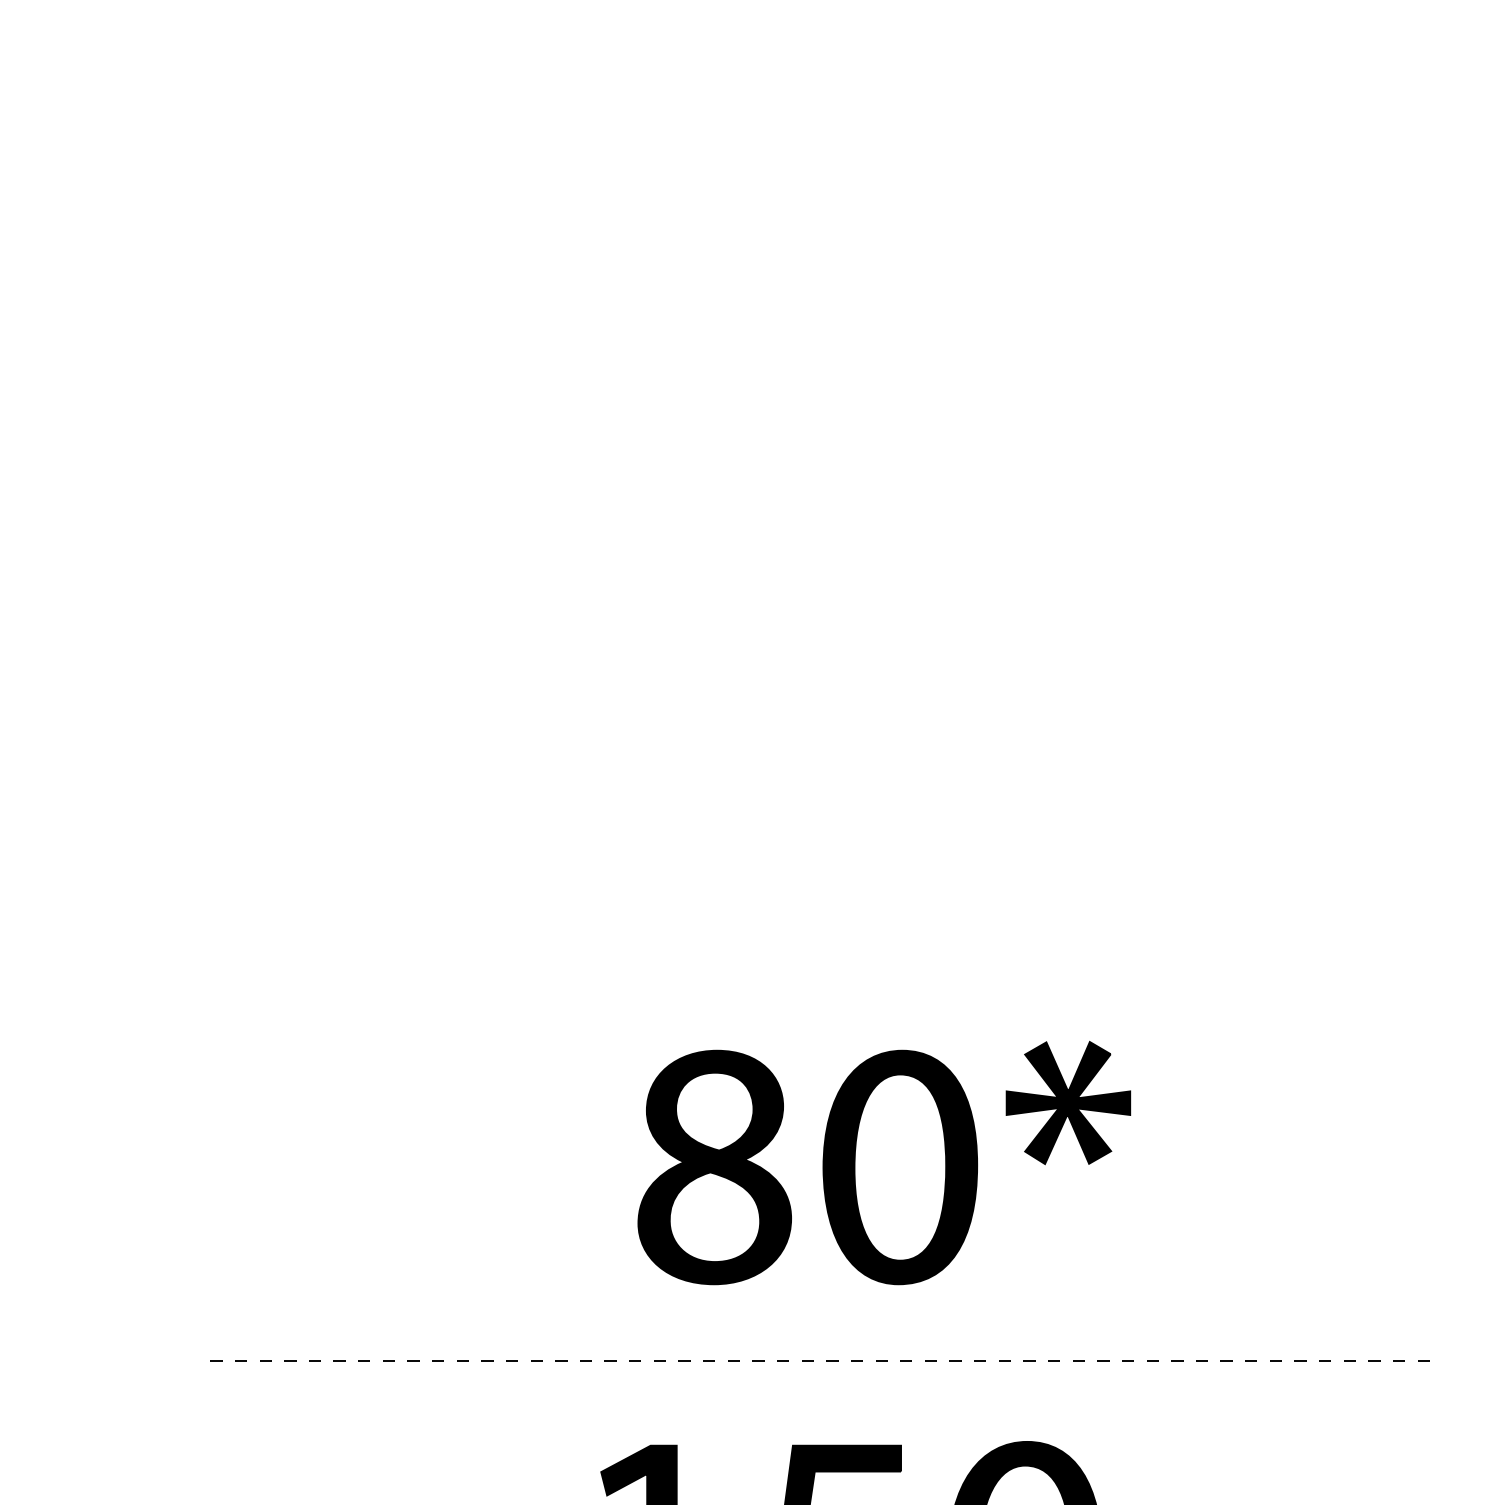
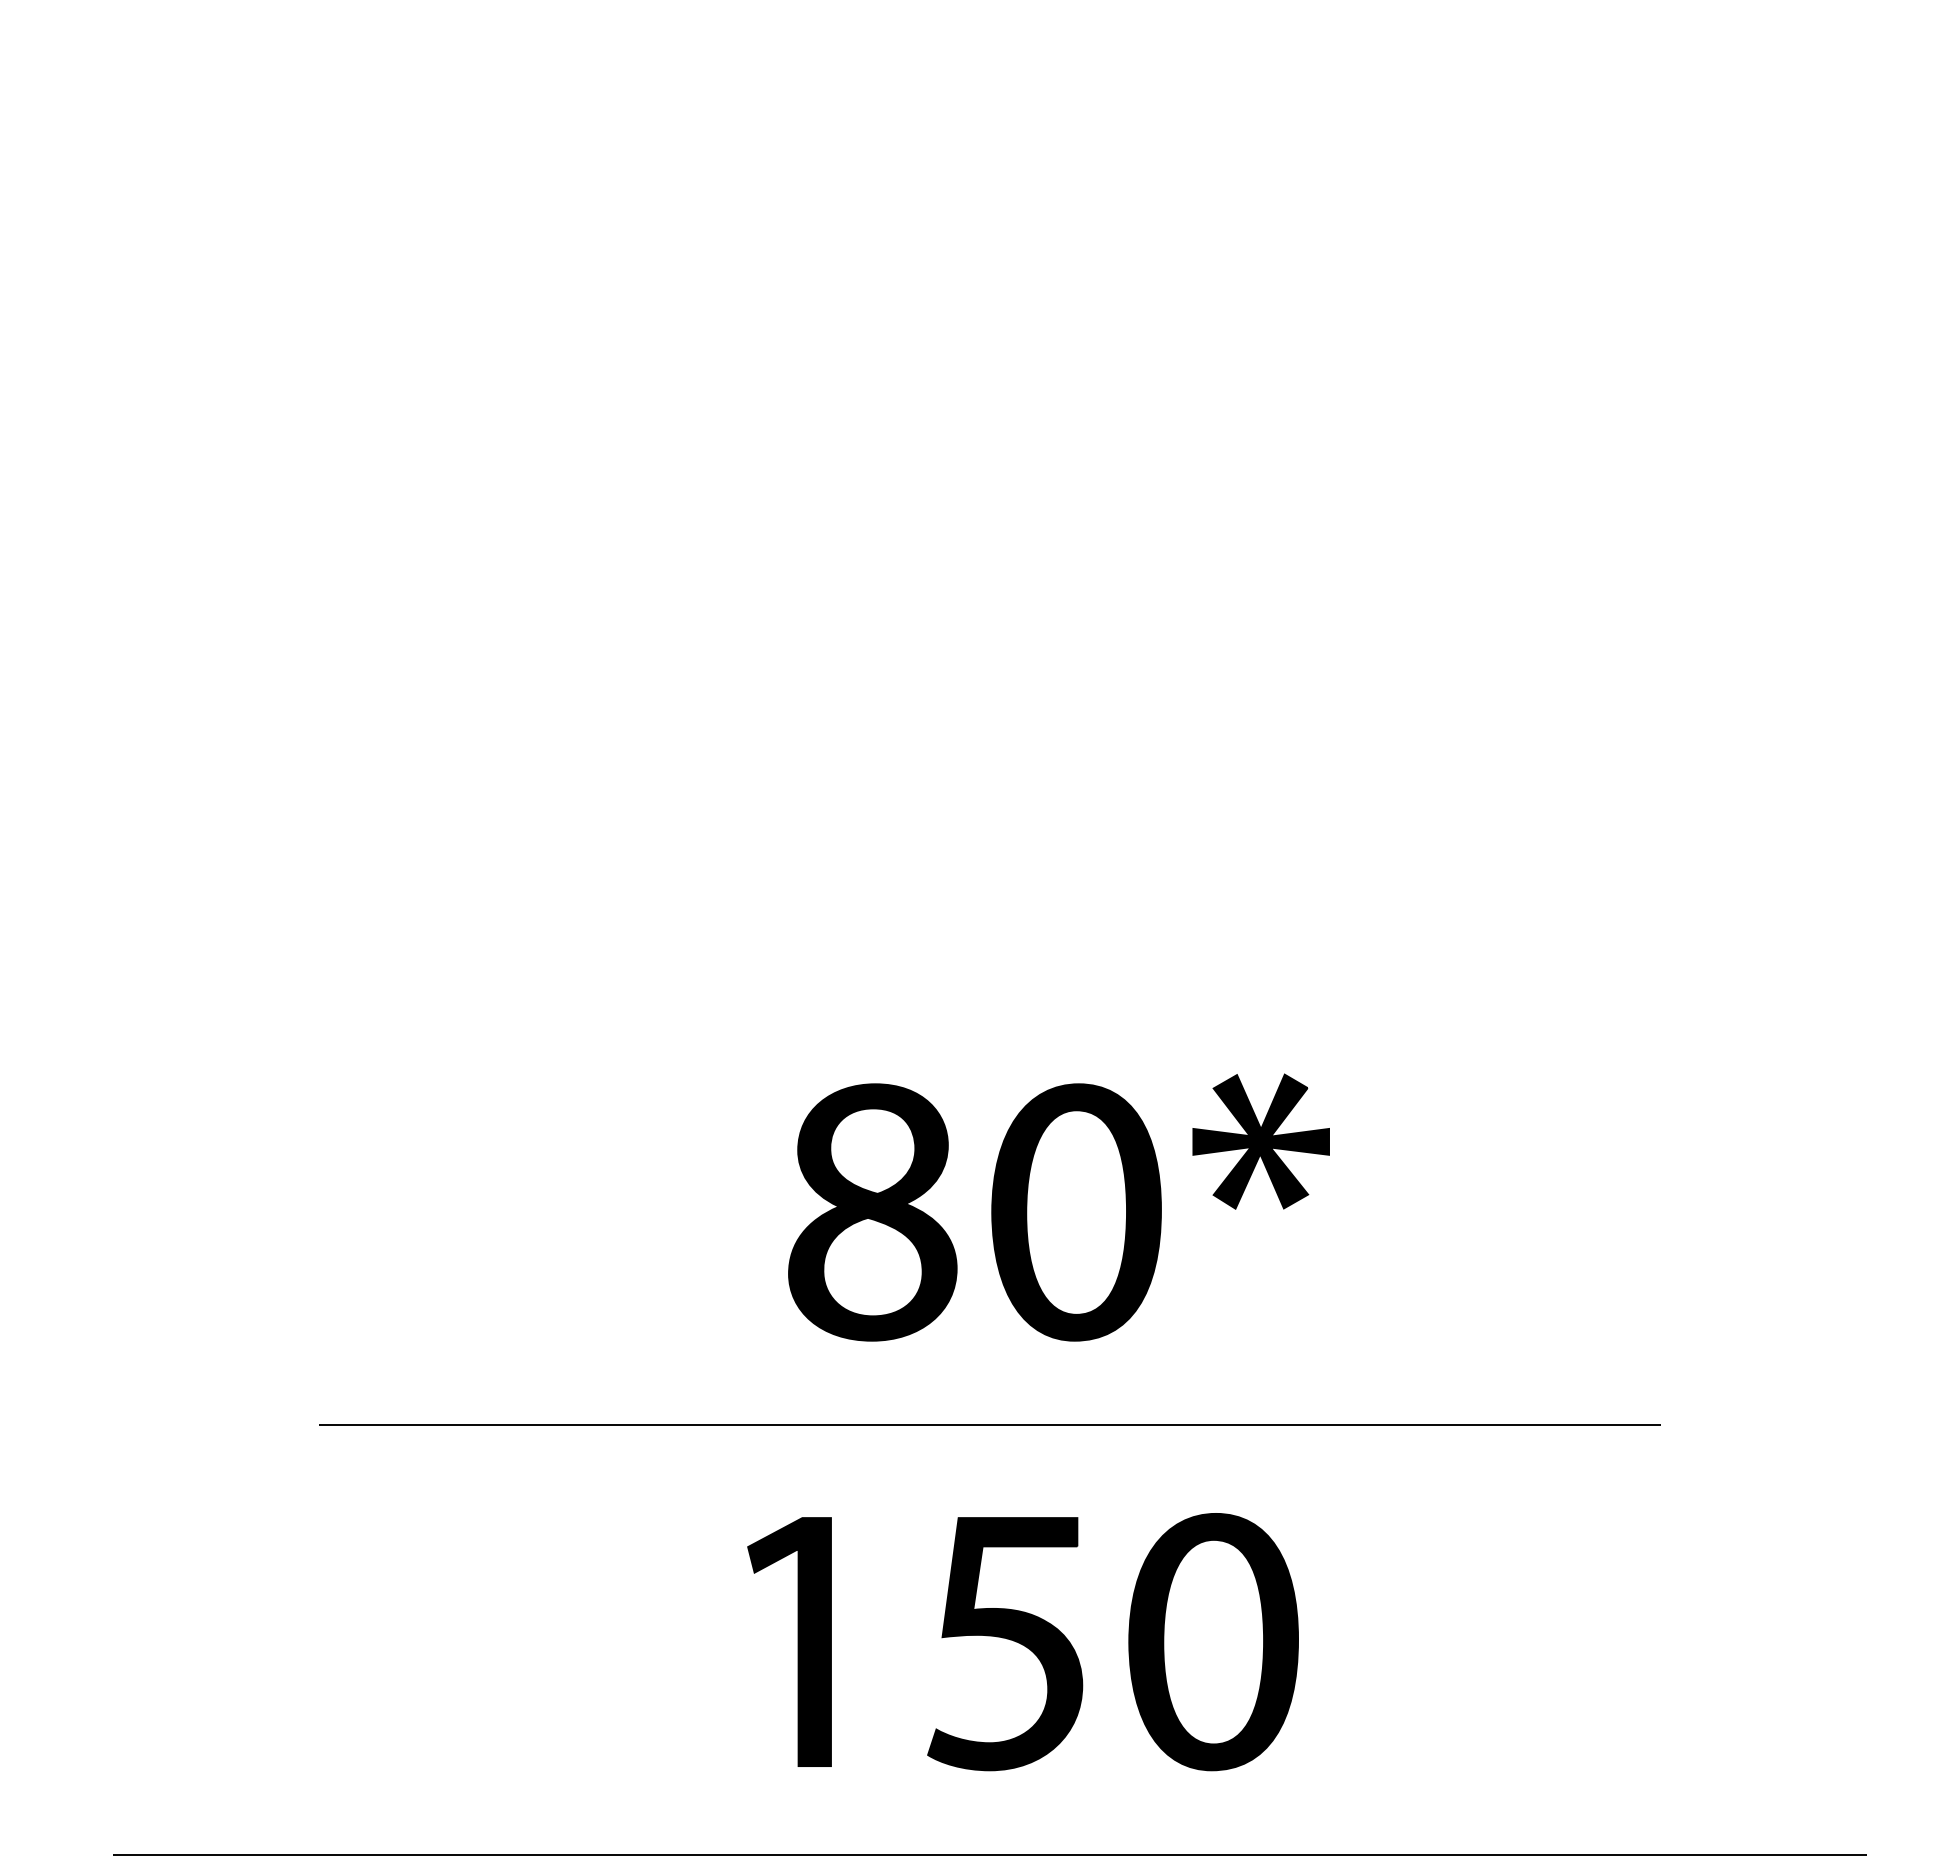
line: (821, 1361) -> (990, 1425), dashed -> solid

